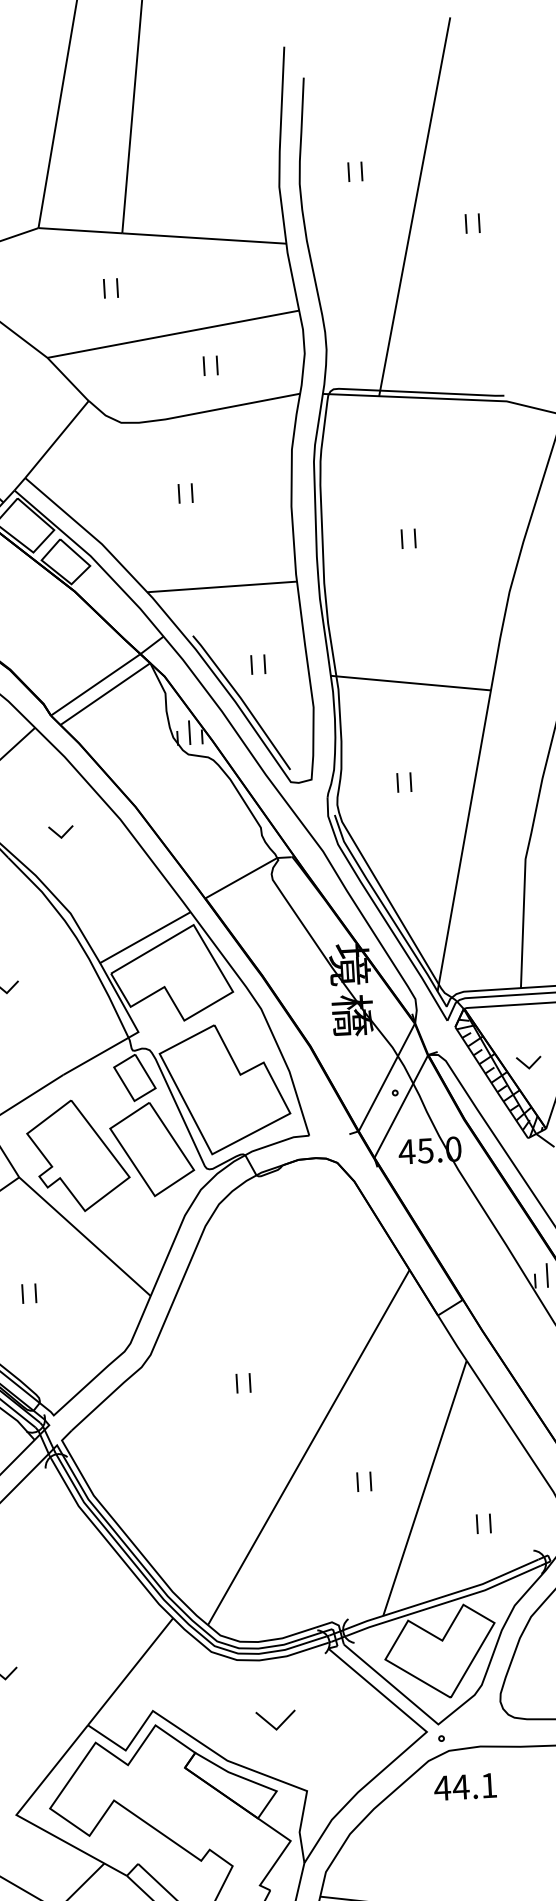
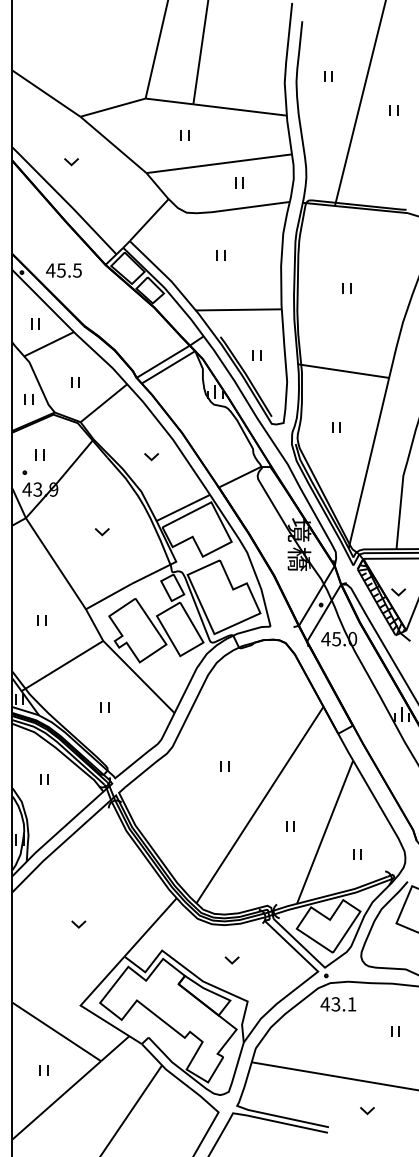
part: (60, 833) -> (151, 457), moved
part: (274, 1721) -> (231, 960), size x0.62
text: (460, 1787) -> (335, 1004), 44.1 -> 43.1

